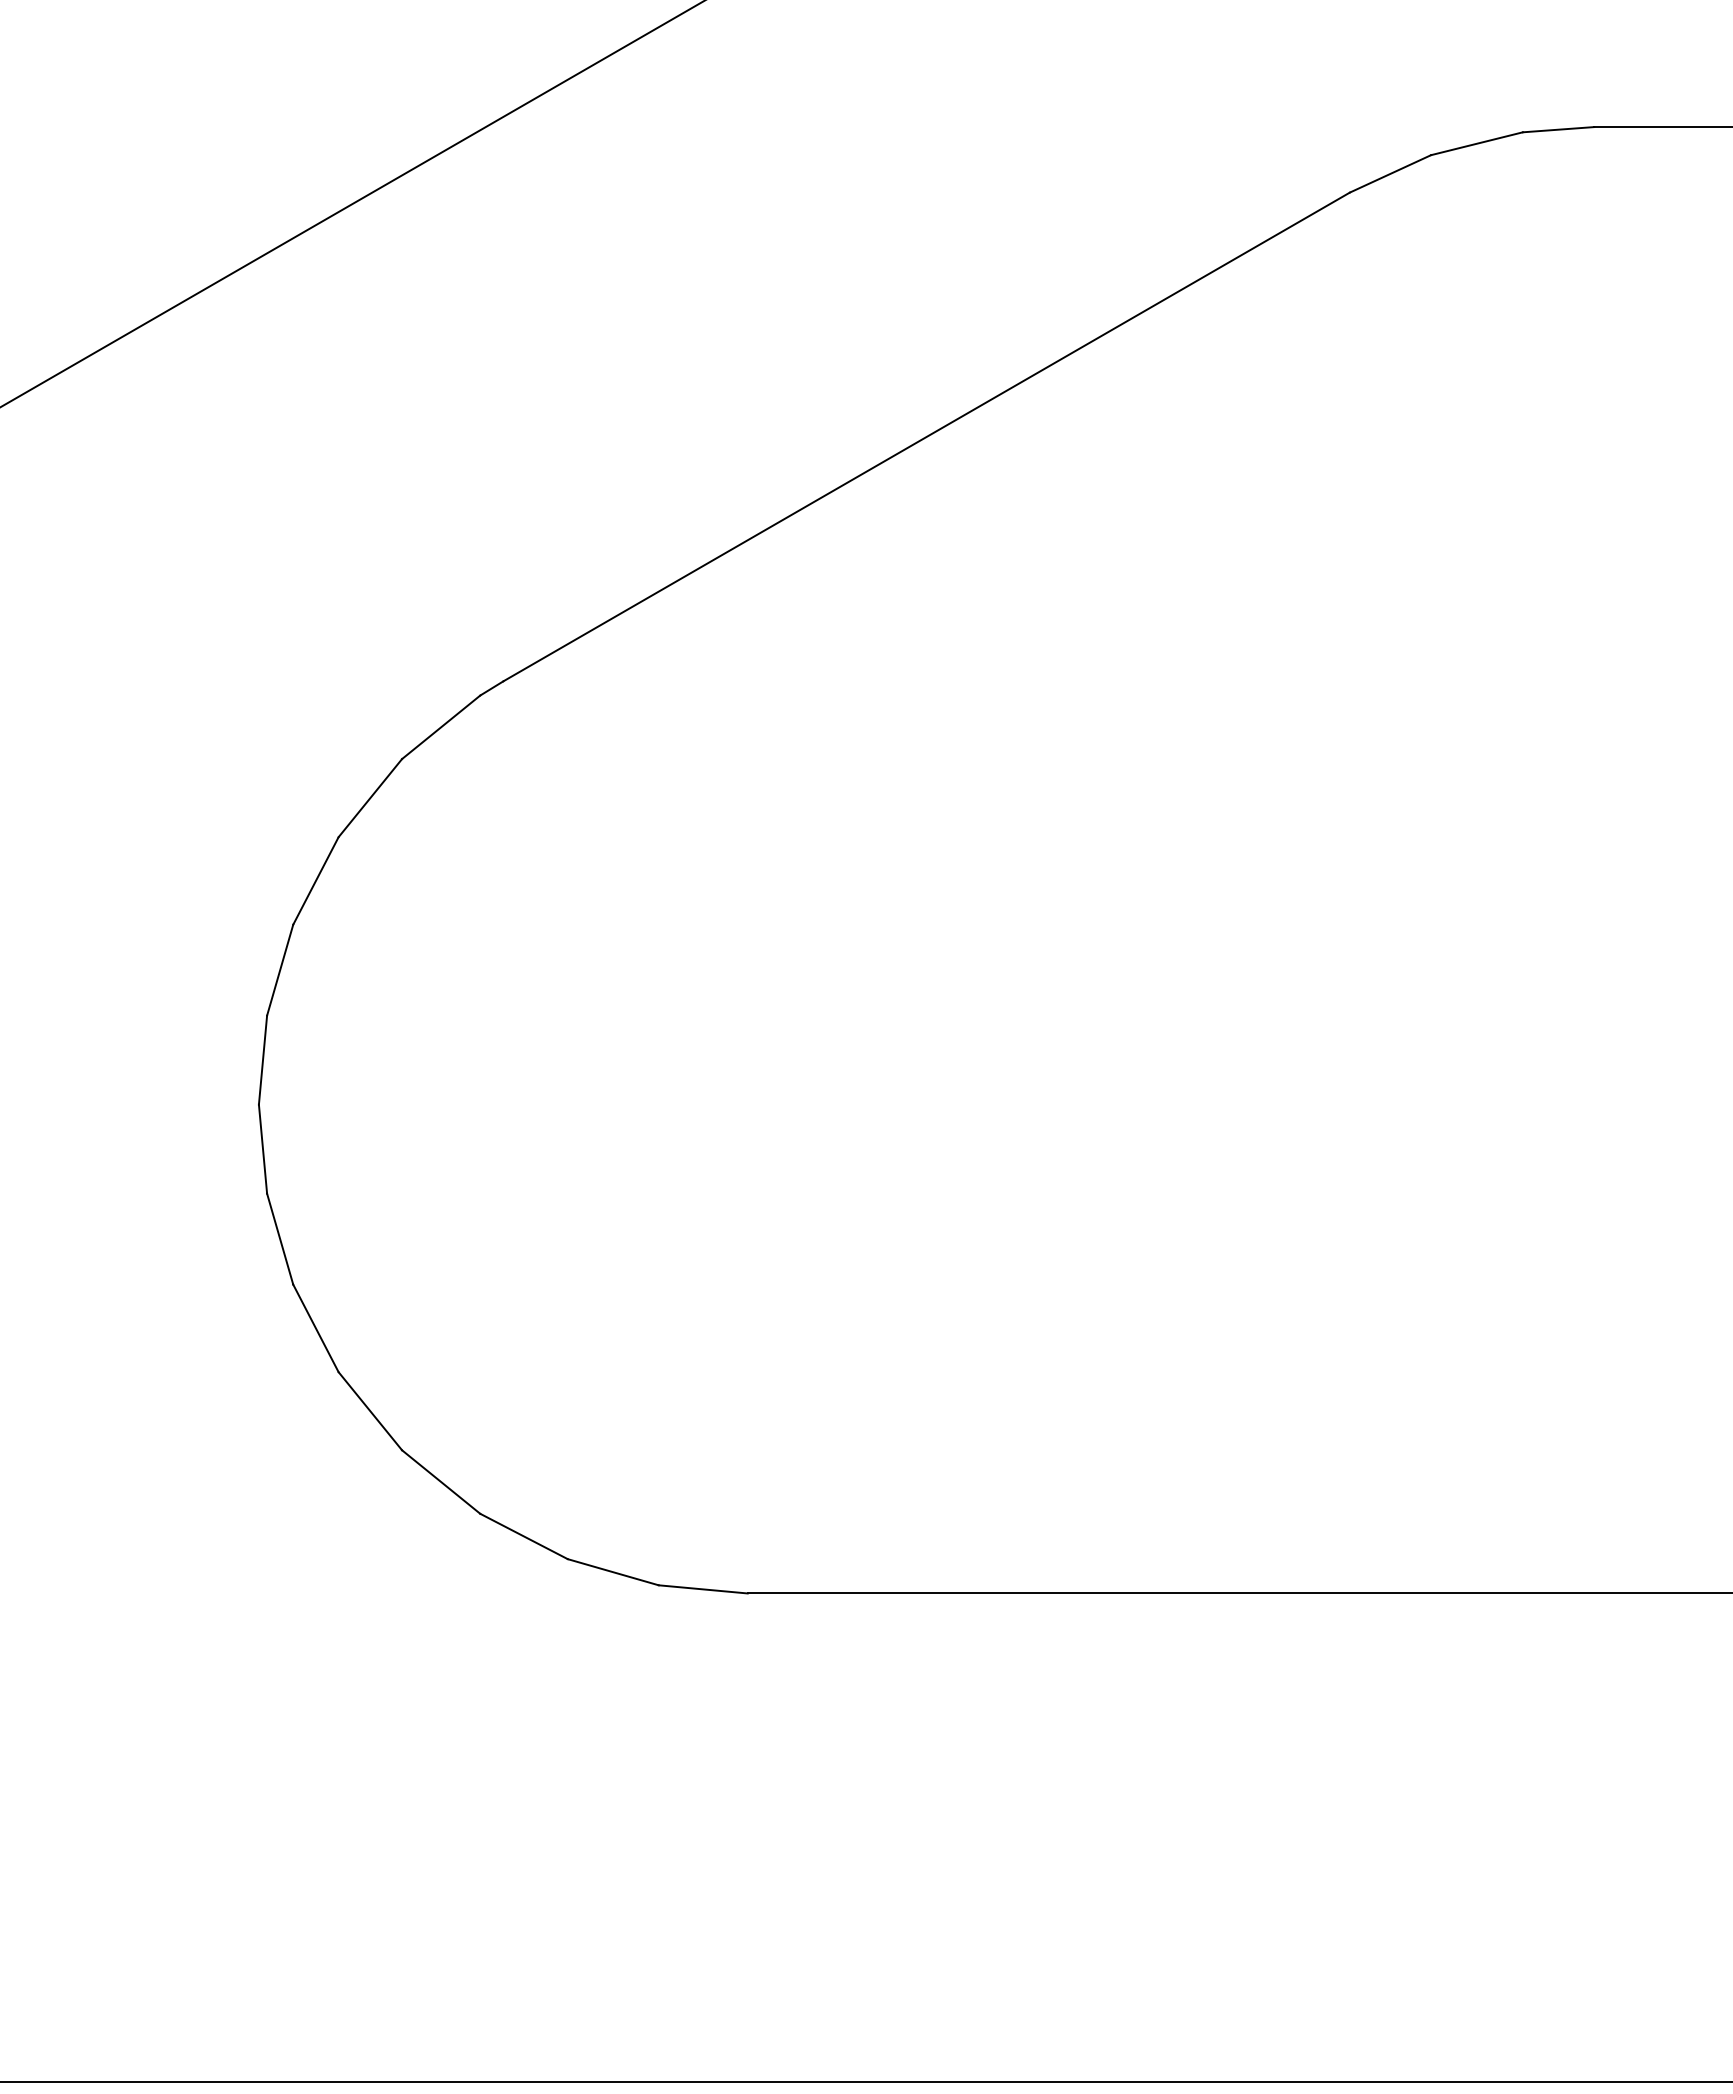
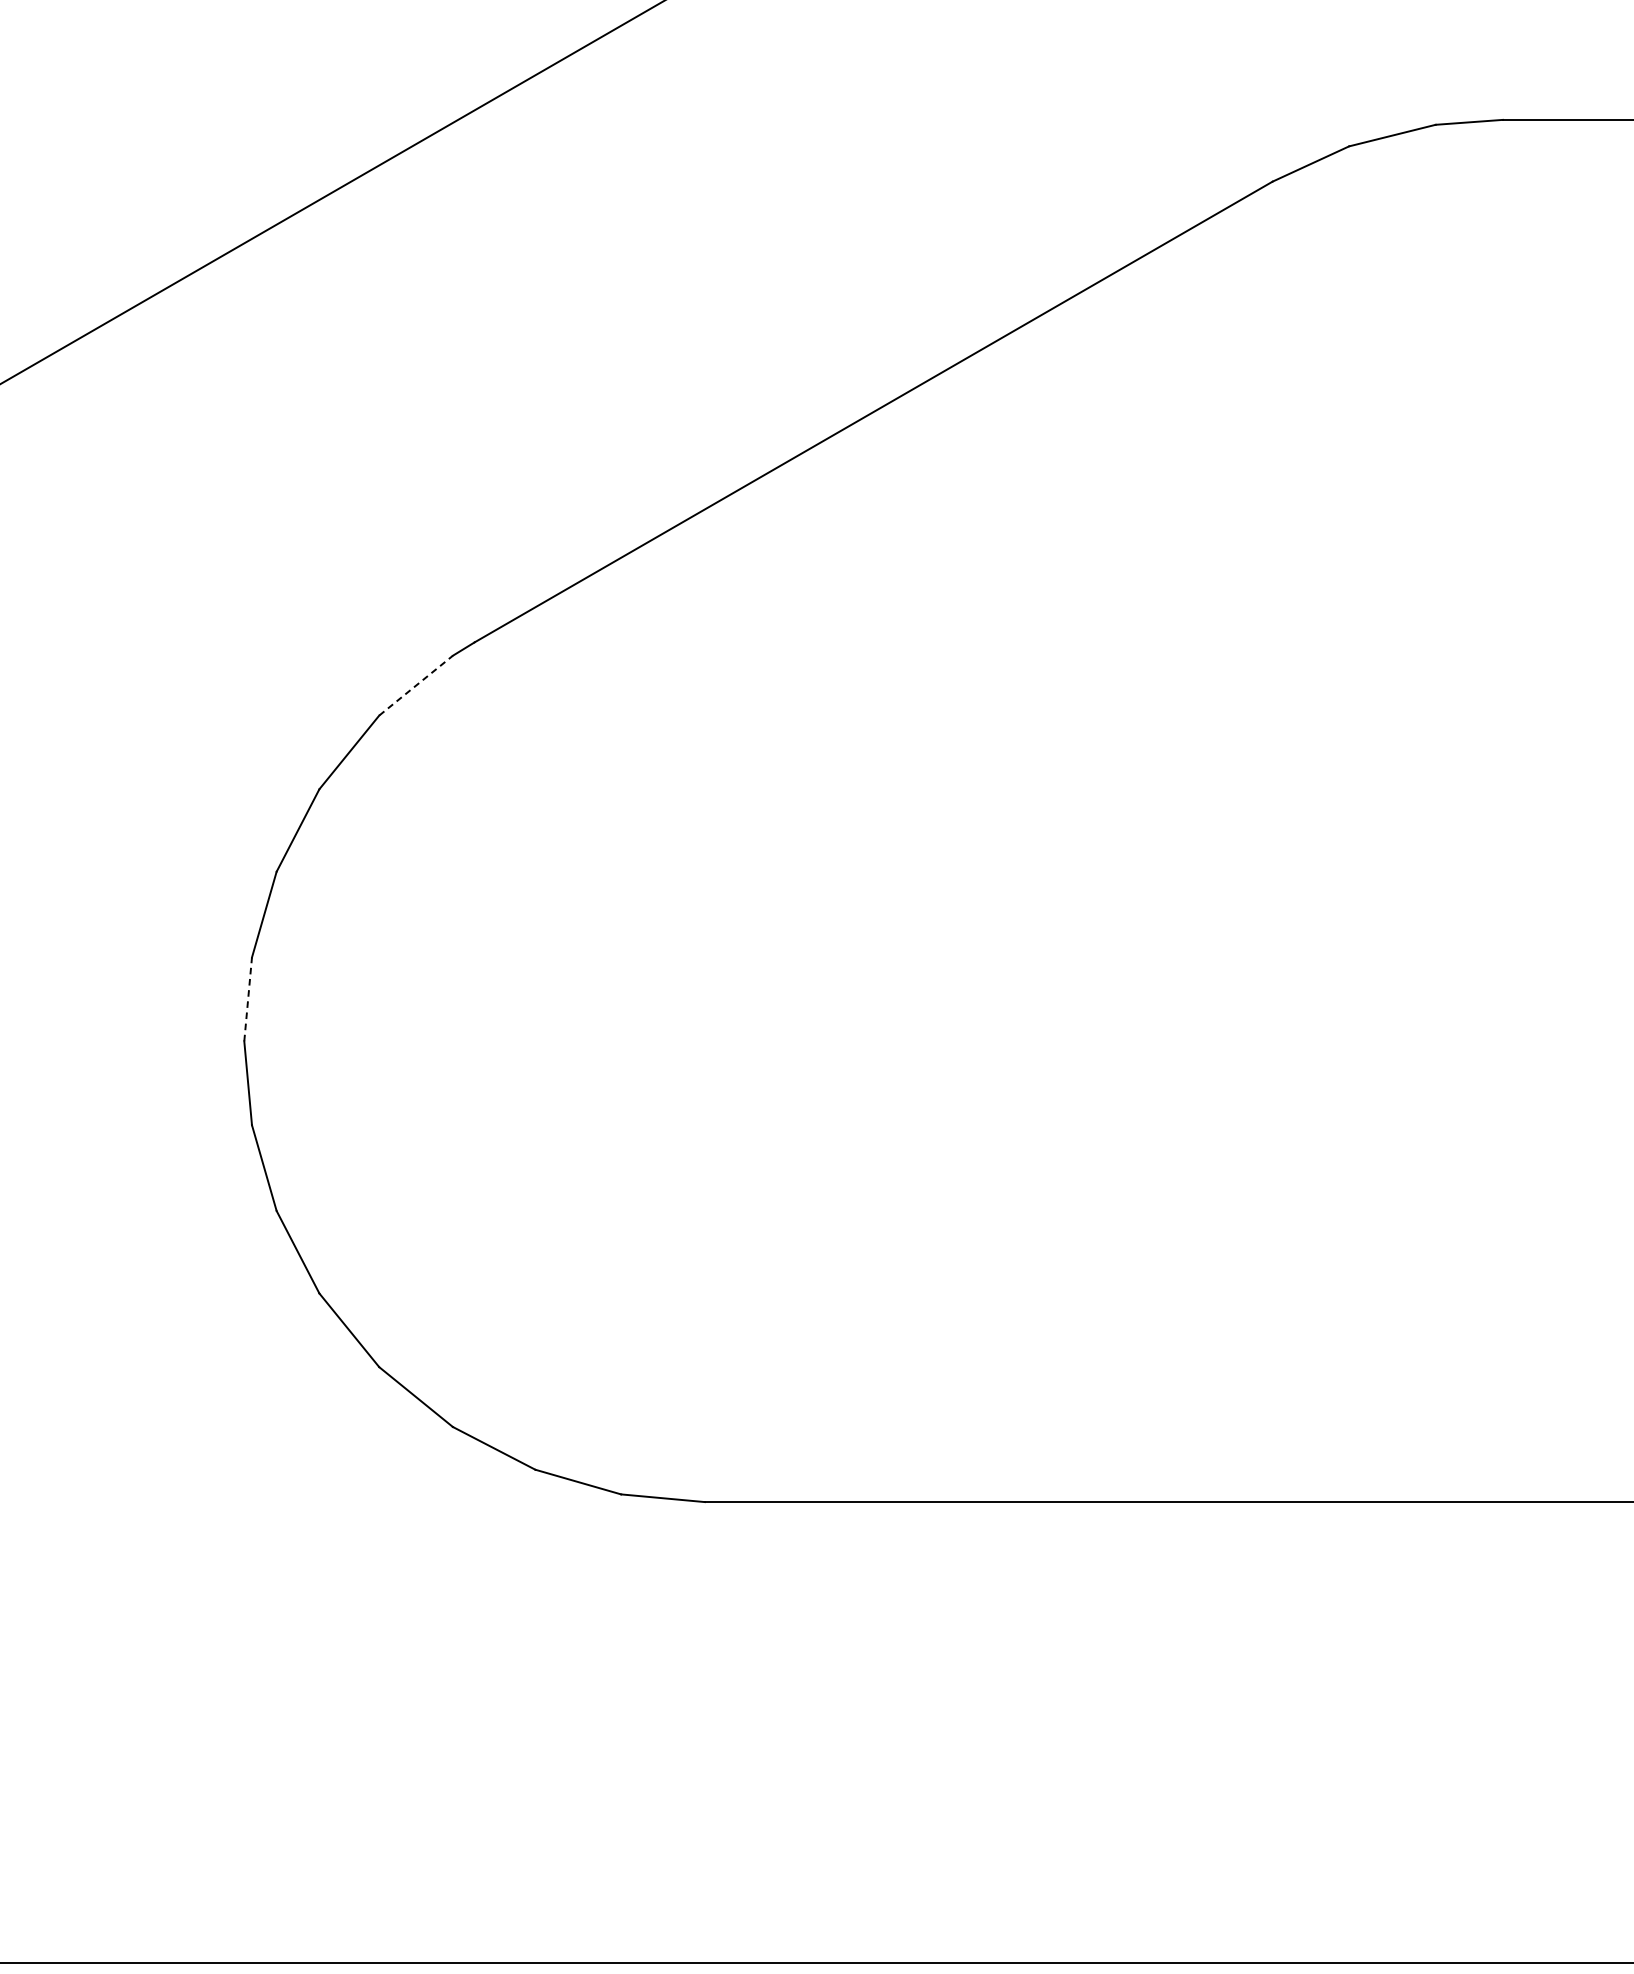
line: (441, 726) -> (416, 684), solid -> dashed
line: (263, 1060) -> (248, 999), solid -> dashed

